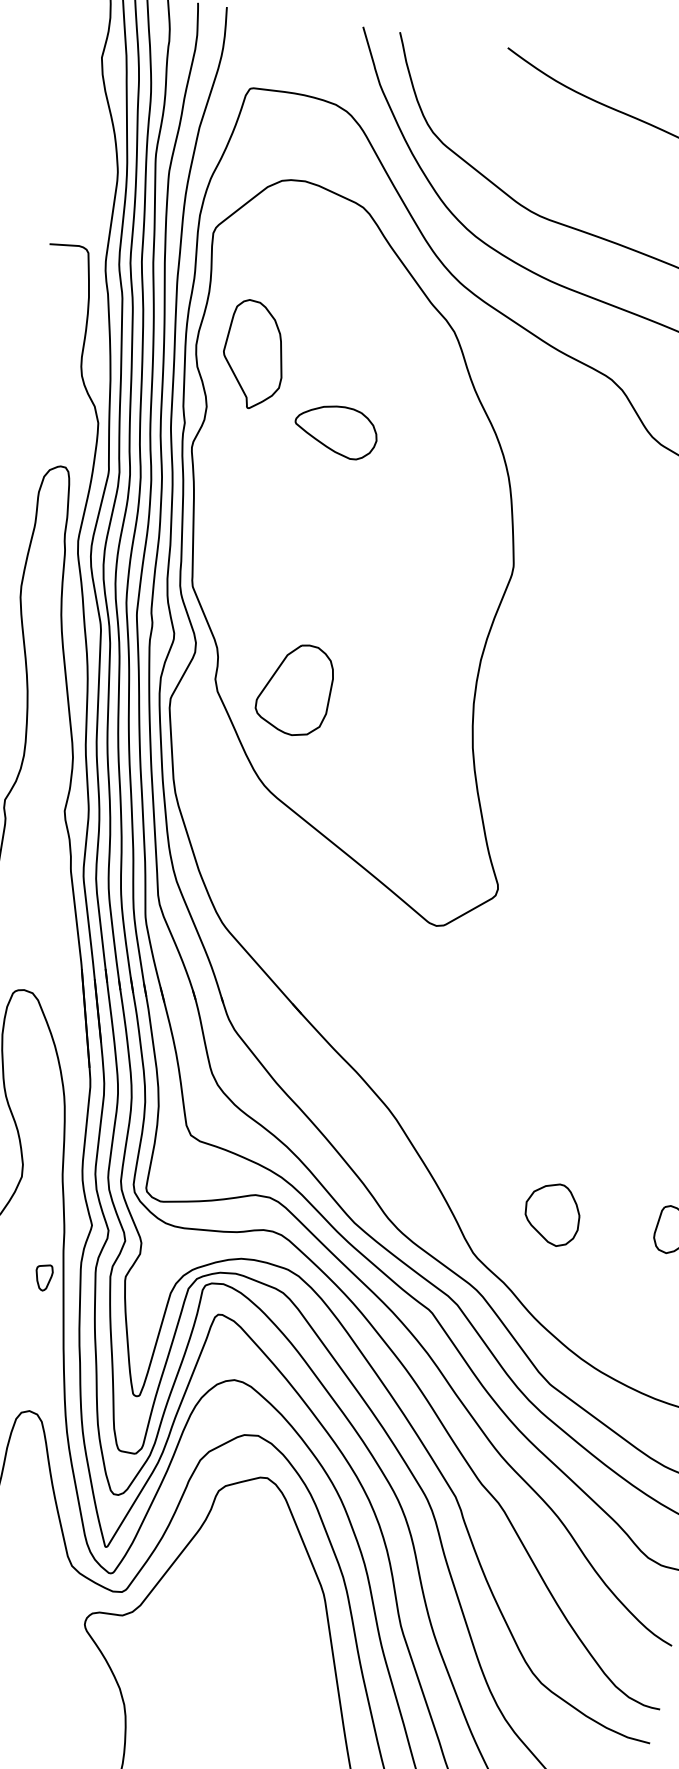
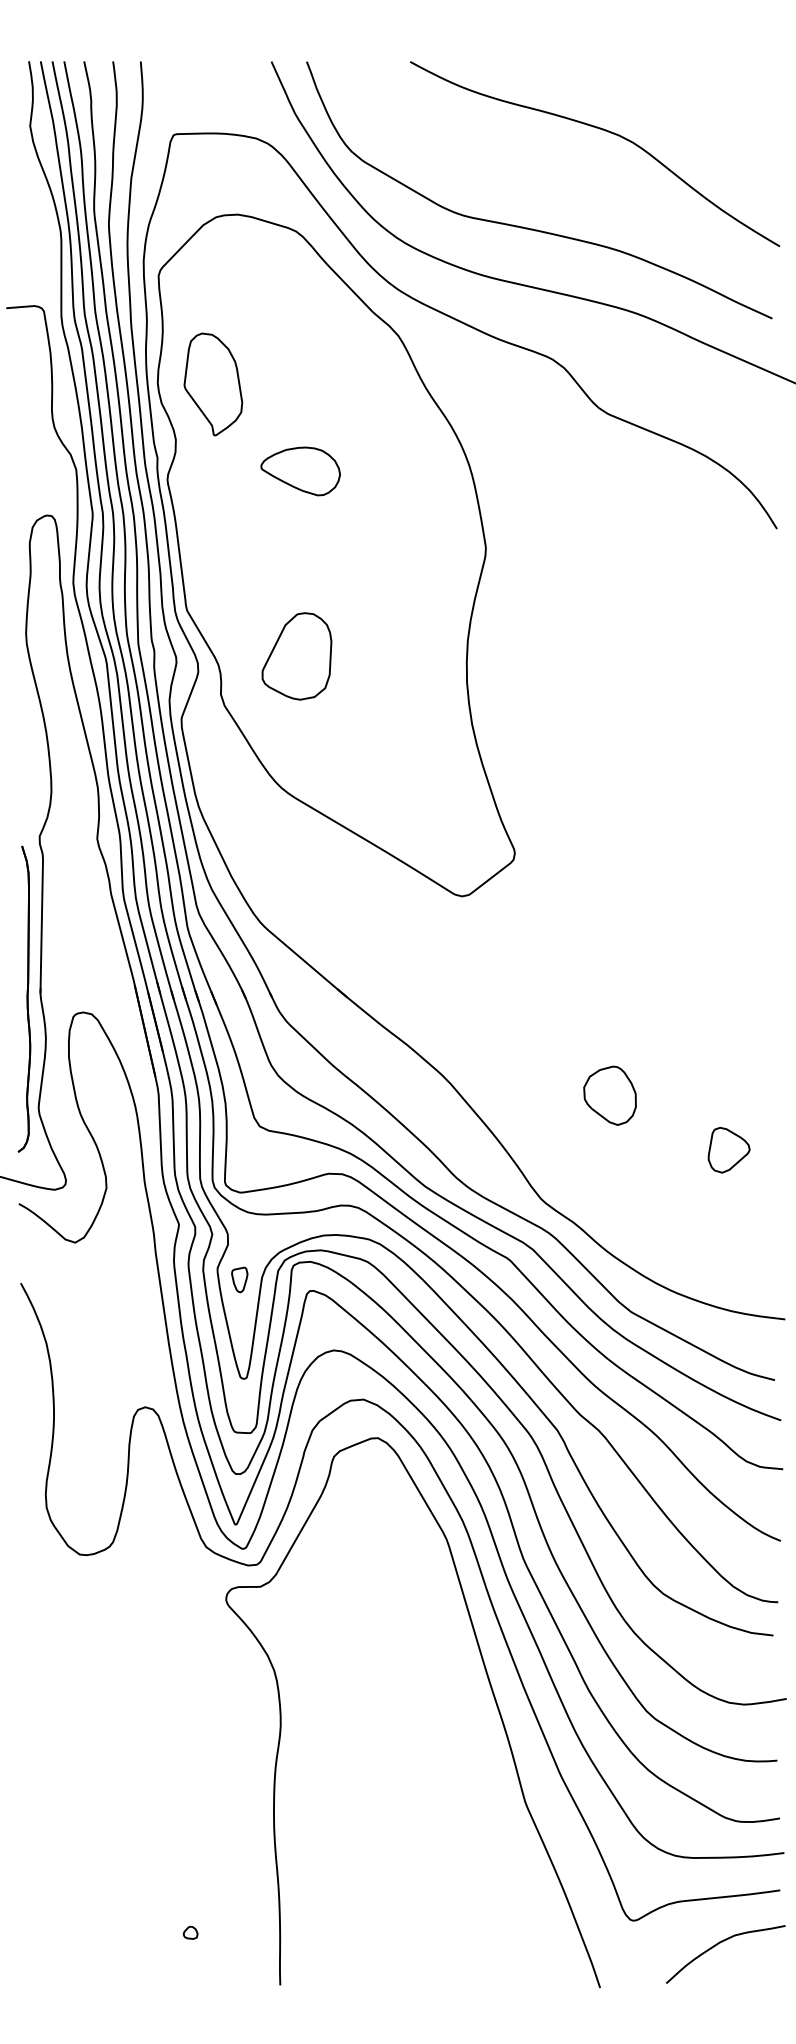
part: (335, 431) -> (300, 471), moved
part: (294, 689) -> (296, 656), moved
part: (551, 1214) -> (609, 1095), moved
part: (43, 1277) -> (239, 1279), moved

